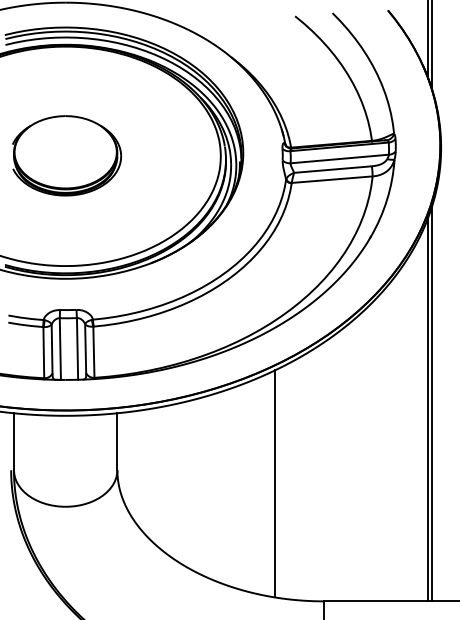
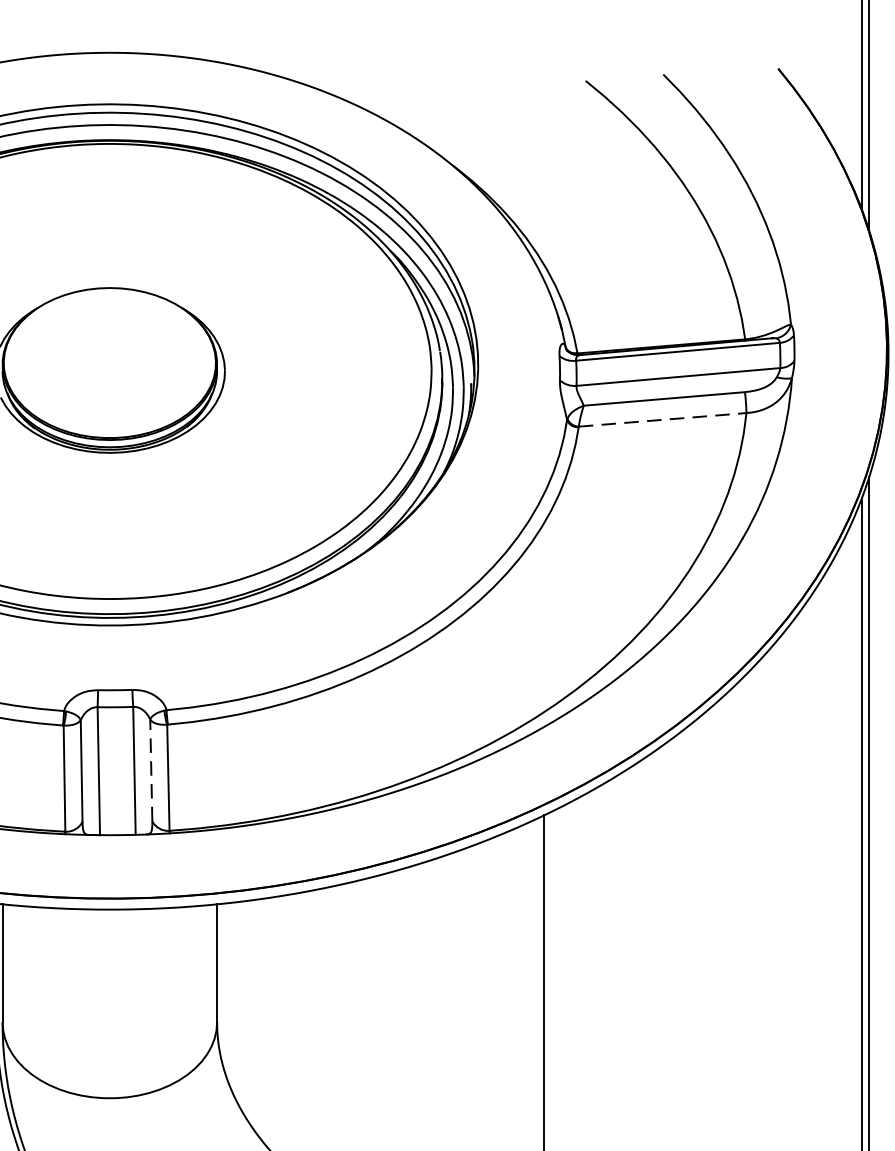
line: (332, 179) -> (663, 419), solid -> dashed
line: (85, 348) -> (150, 769), solid -> dashed

